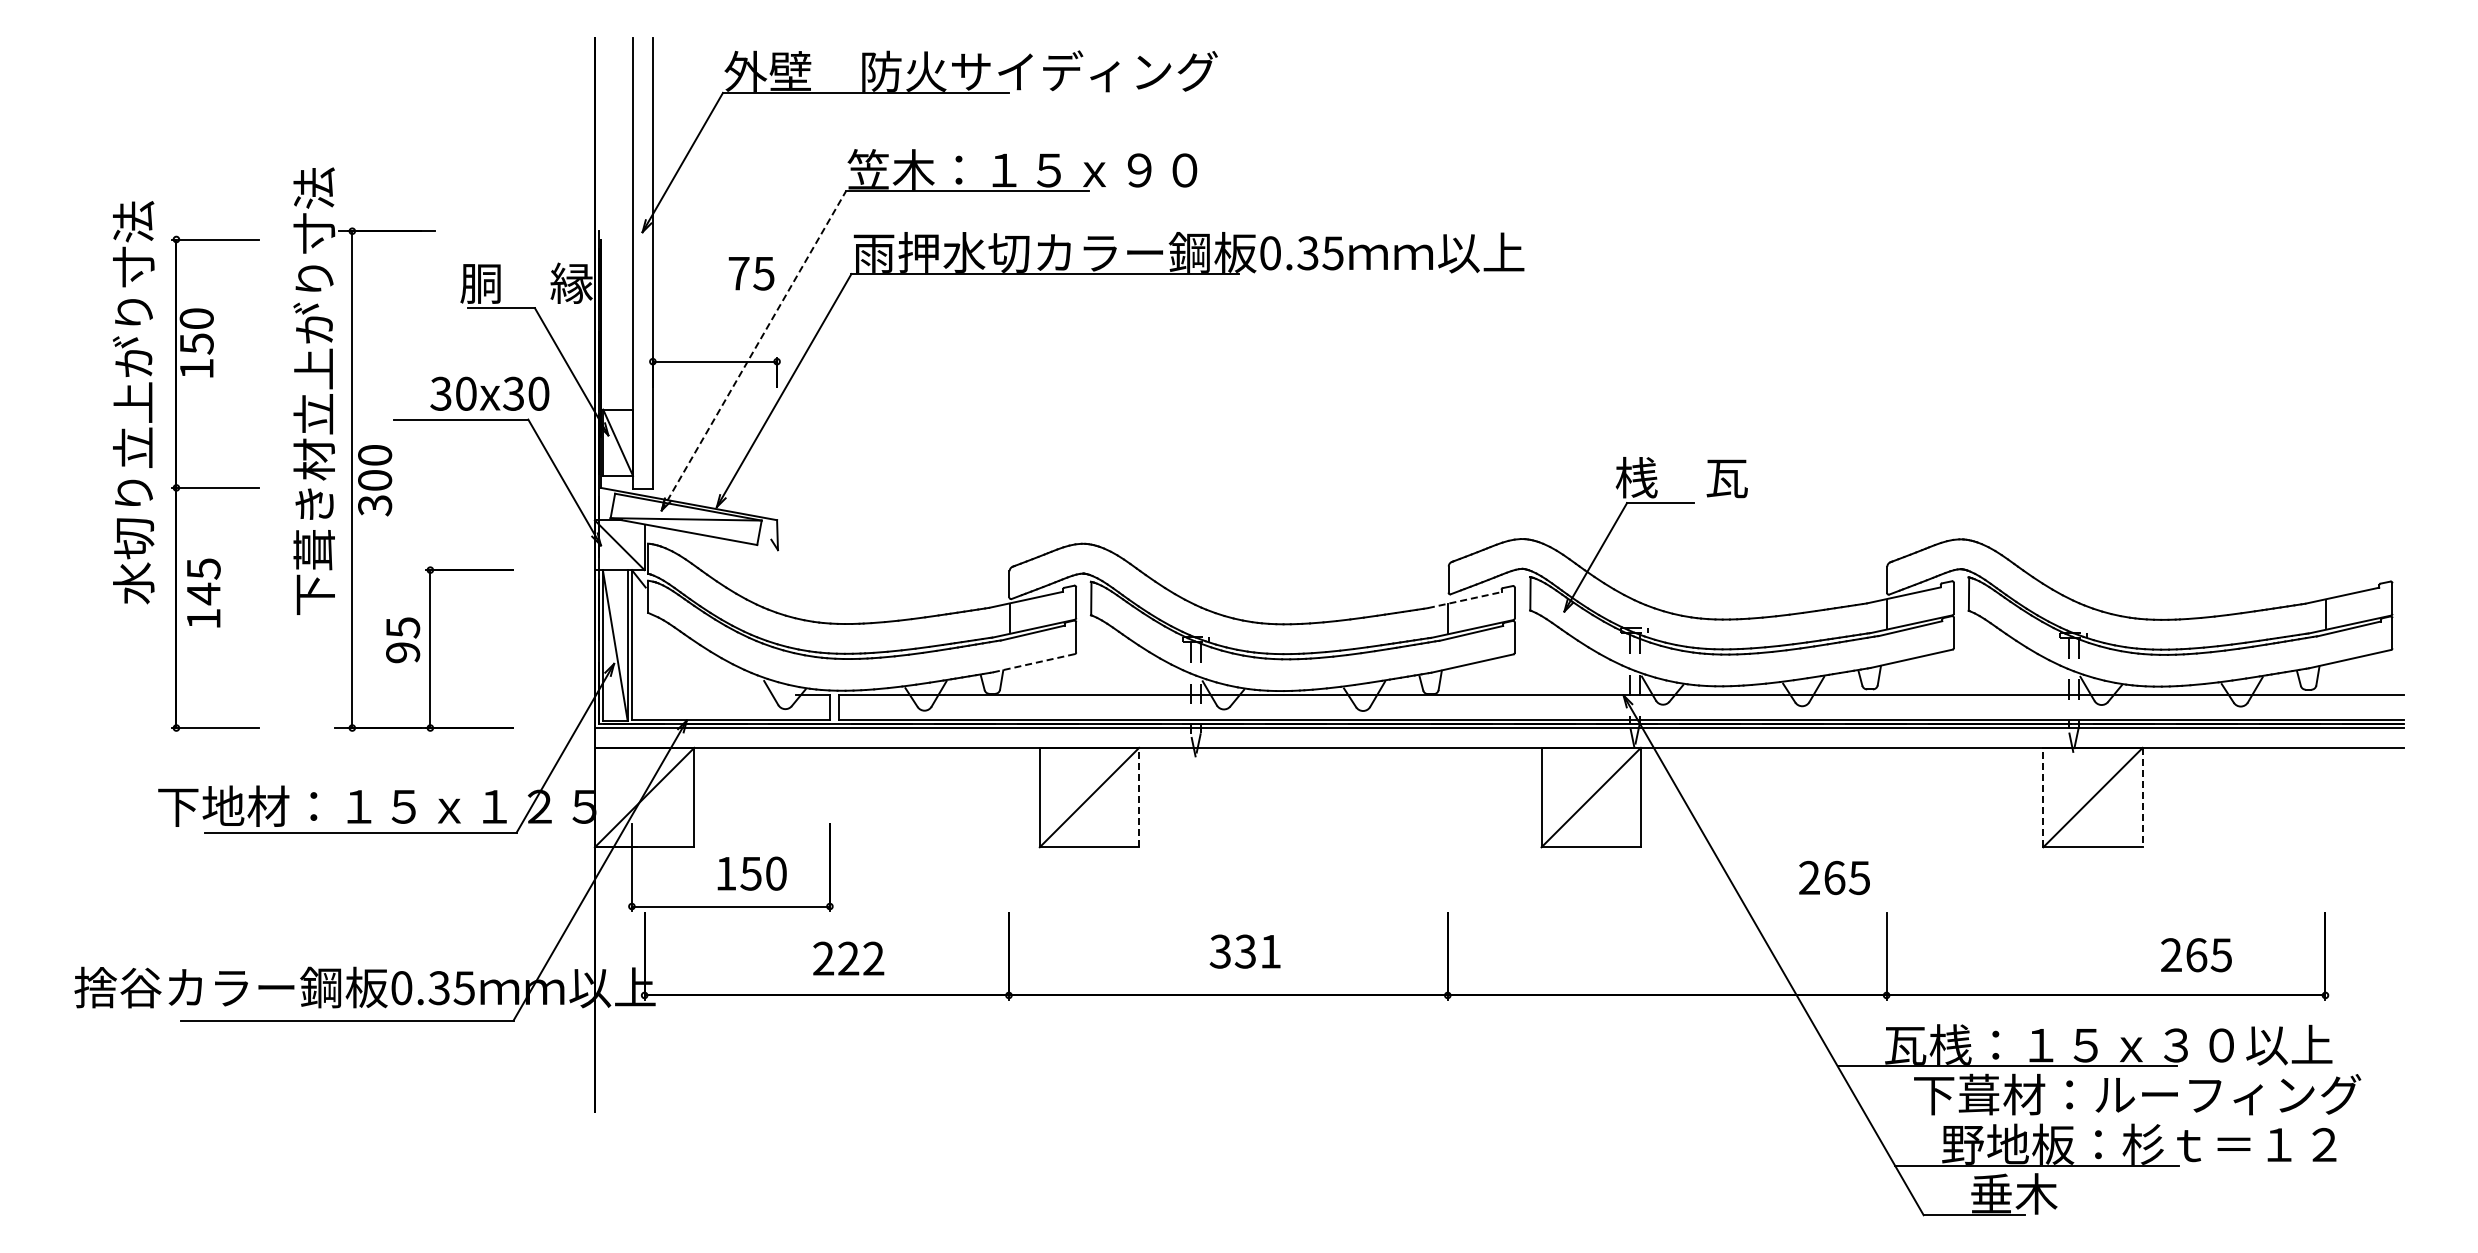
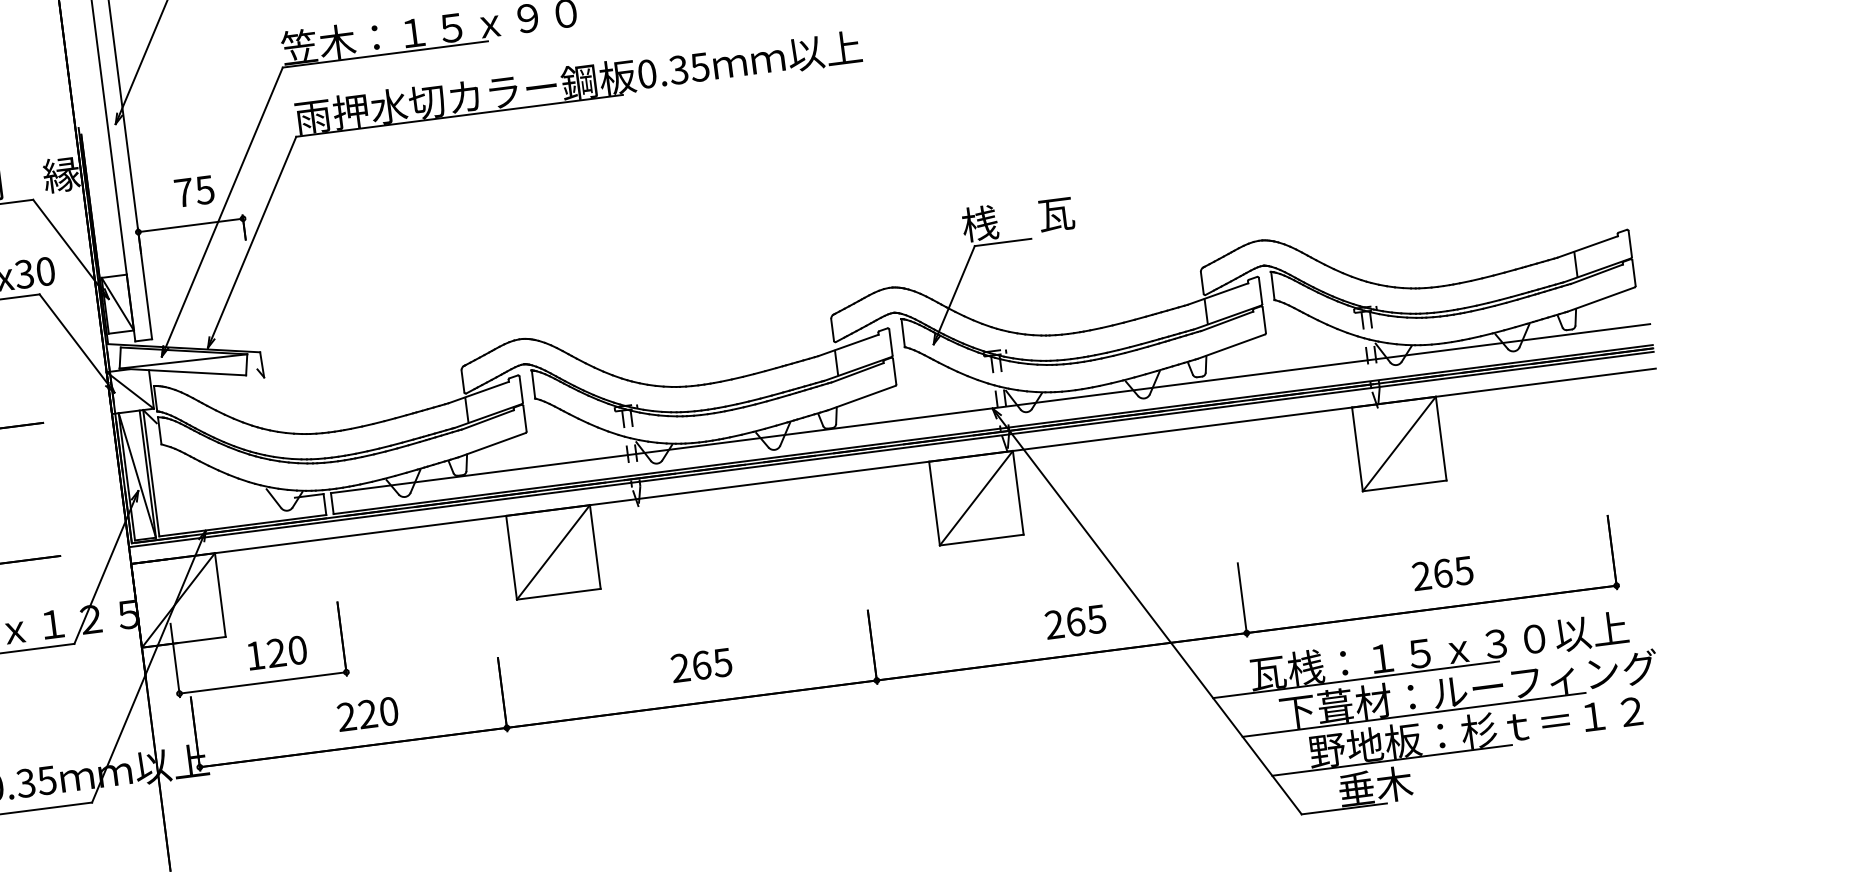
text: (751, 273) -> (194, 191), moved
line: (754, 350) -> (222, 211), dashed -> solid
line: (1464, 600) -> (848, 345), dashed -> solid
line: (1033, 663) -> (491, 445), dashed -> solid
line: (1139, 797) -> (595, 546), dashed -> solid
line: (2043, 797) -> (1357, 449), dashed -> solid
line: (2142, 797) -> (1441, 438), dashed -> solid
text: (750, 873) -> (275, 652), 150 -> 120
text: (1834, 877) -> (1075, 621), moved
text: (1244, 951) -> (700, 665), 331 -> 265
text: (2196, 955) -> (1442, 573), moved
text: (873, 958) -> (388, 711), 222 -> 220
line: (2069, 1115) -> (1413, 714), added

